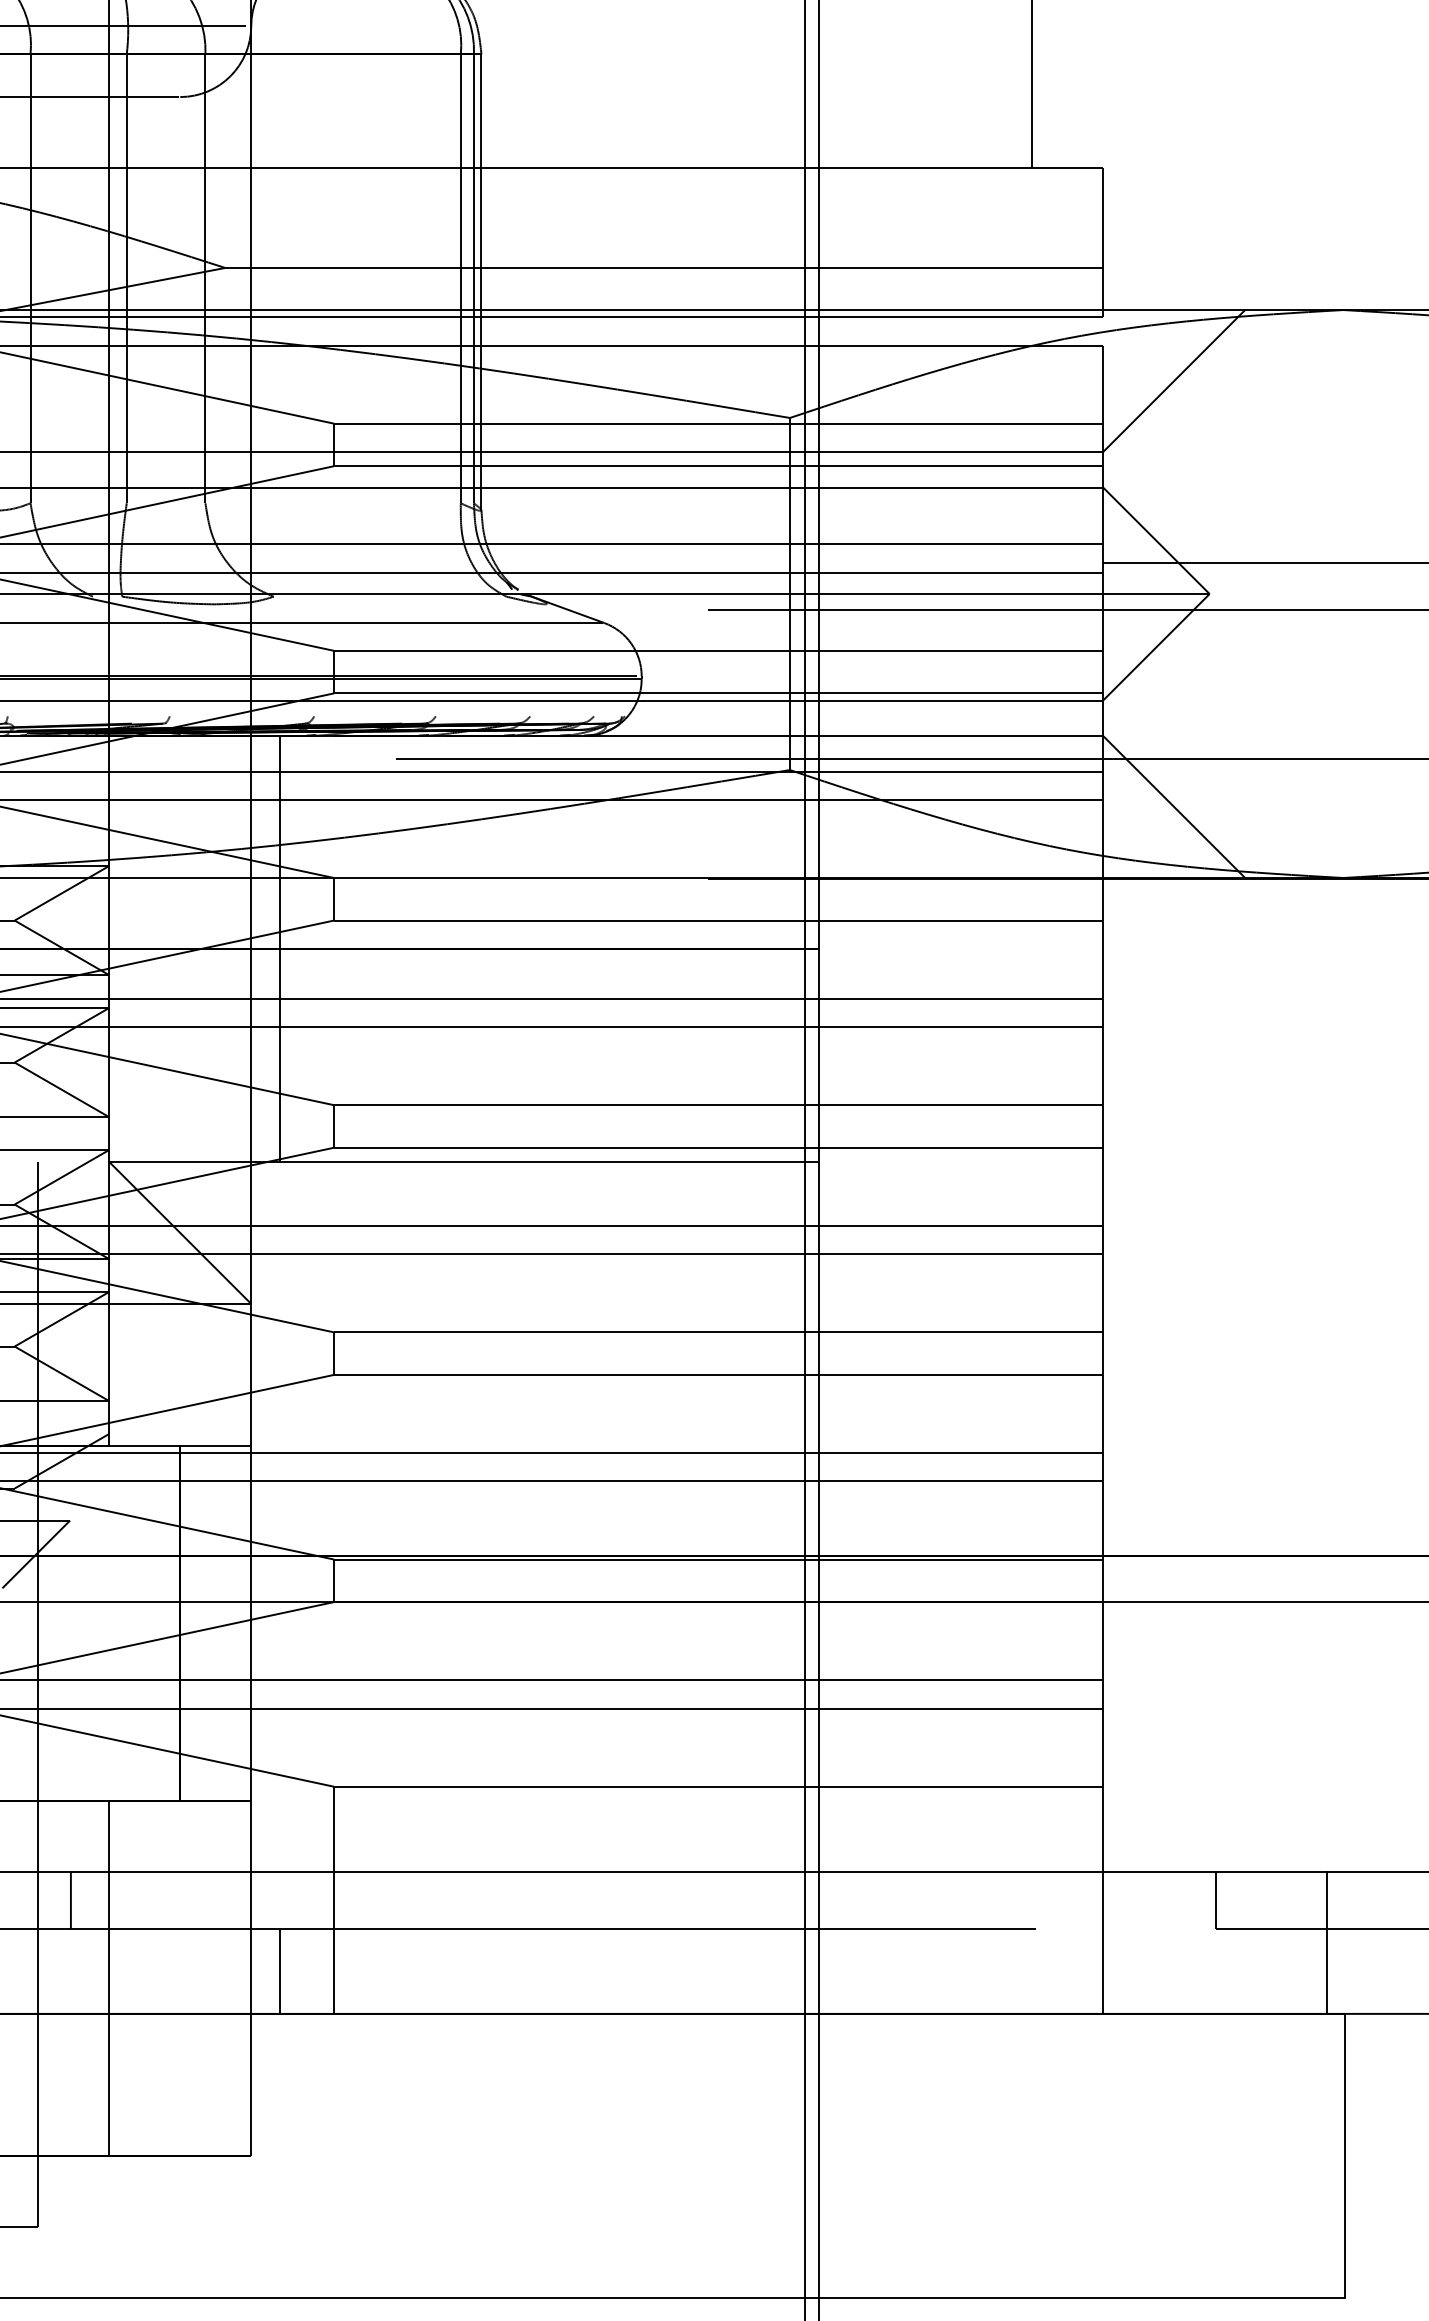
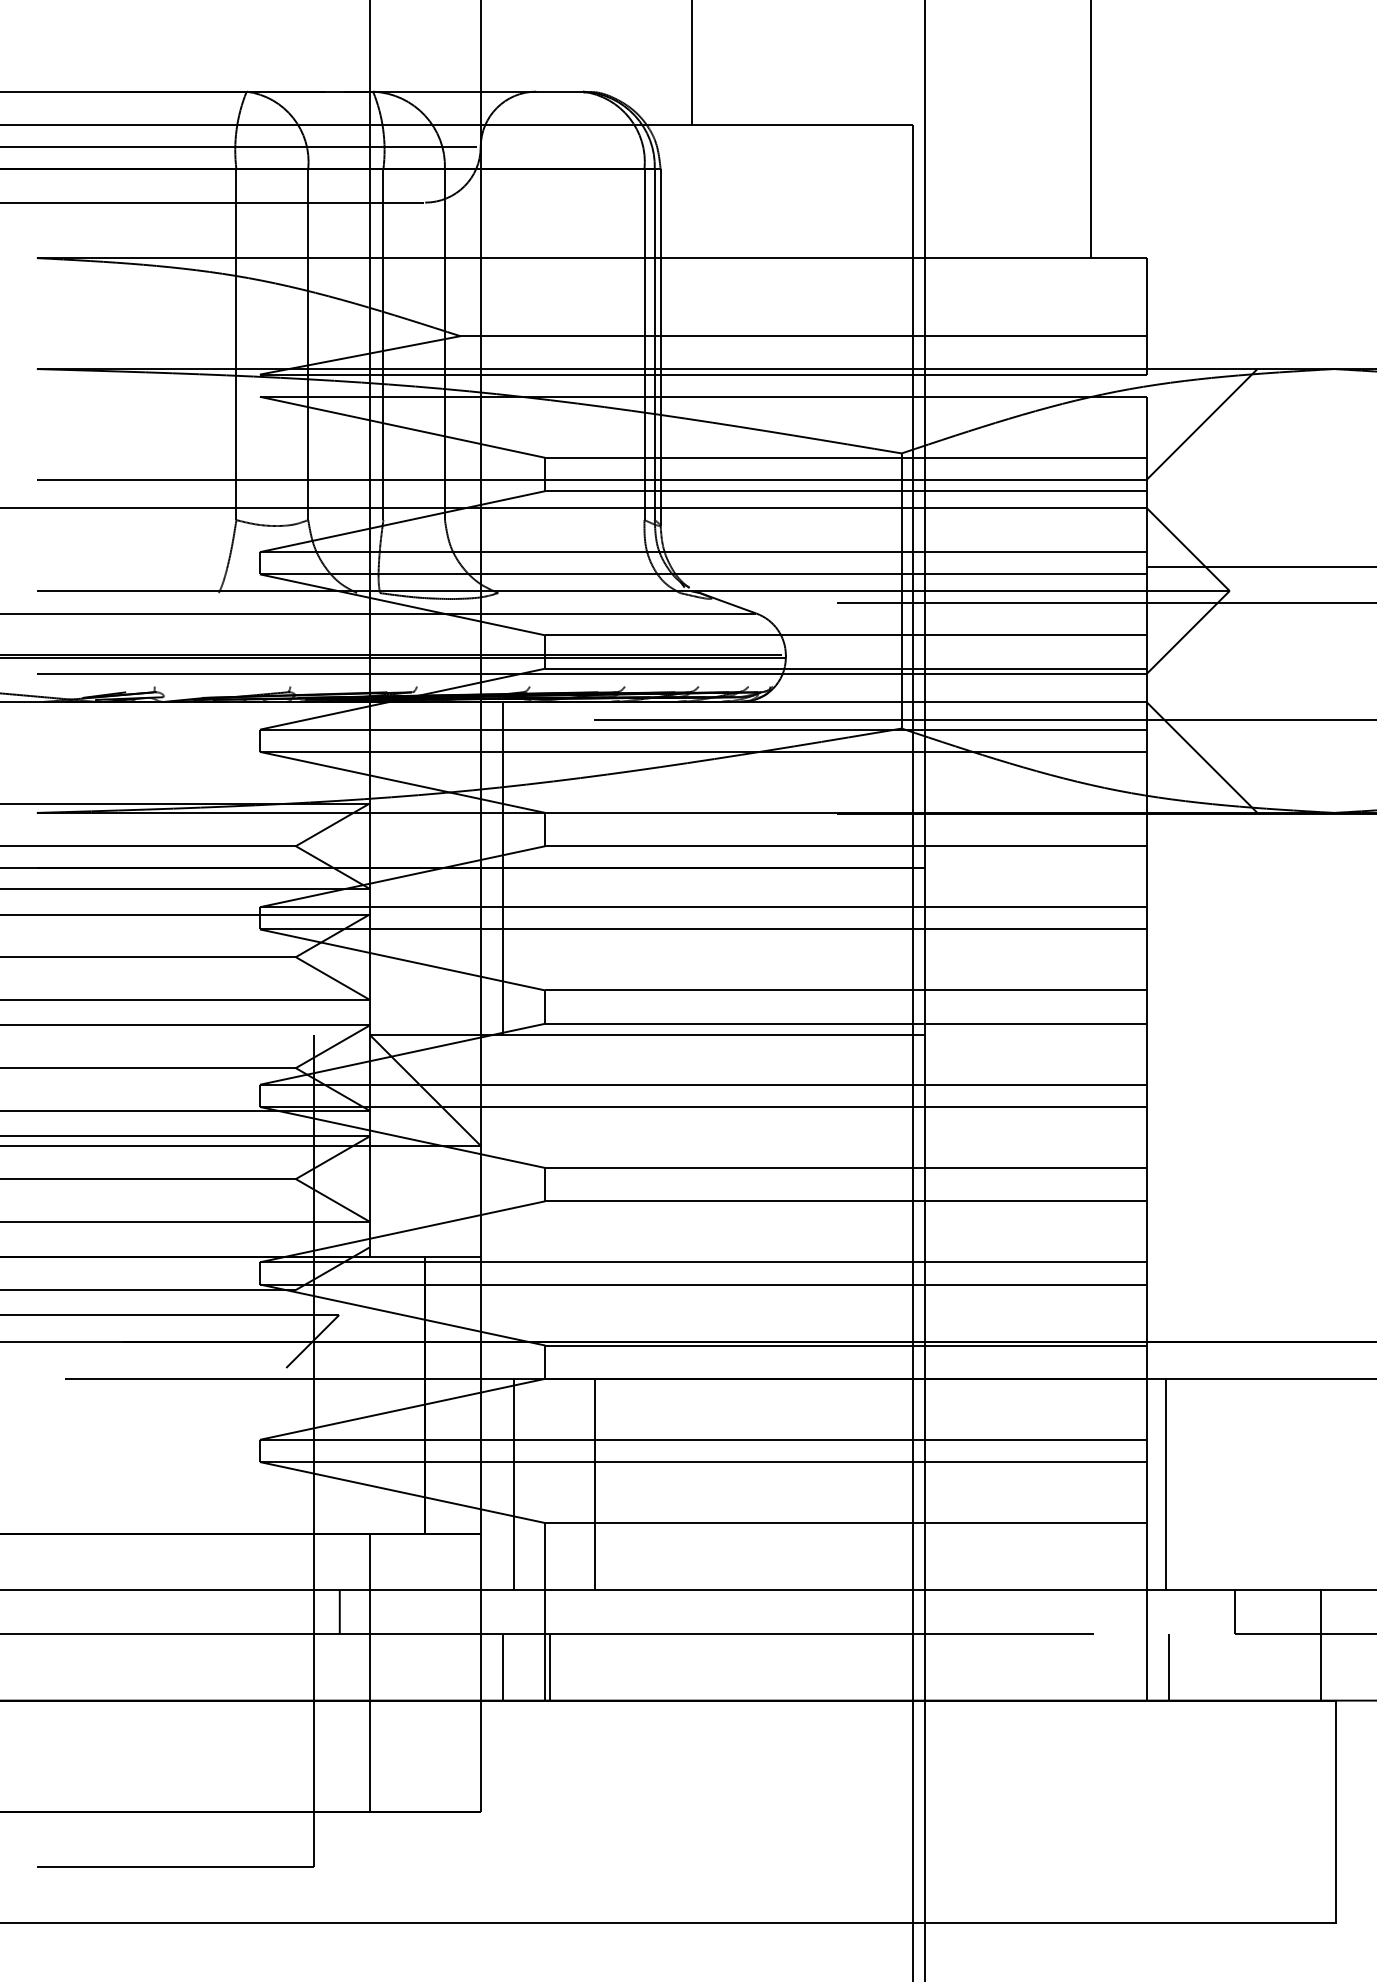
line: (293, 1737) -> (513, 1484), added
line: (396, 1737) -> (594, 1484), added
line: (1128, 1737) -> (1166, 1484), added
line: (340, 1971) -> (550, 1667), added
line: (1131, 1971) -> (1168, 1667), added

